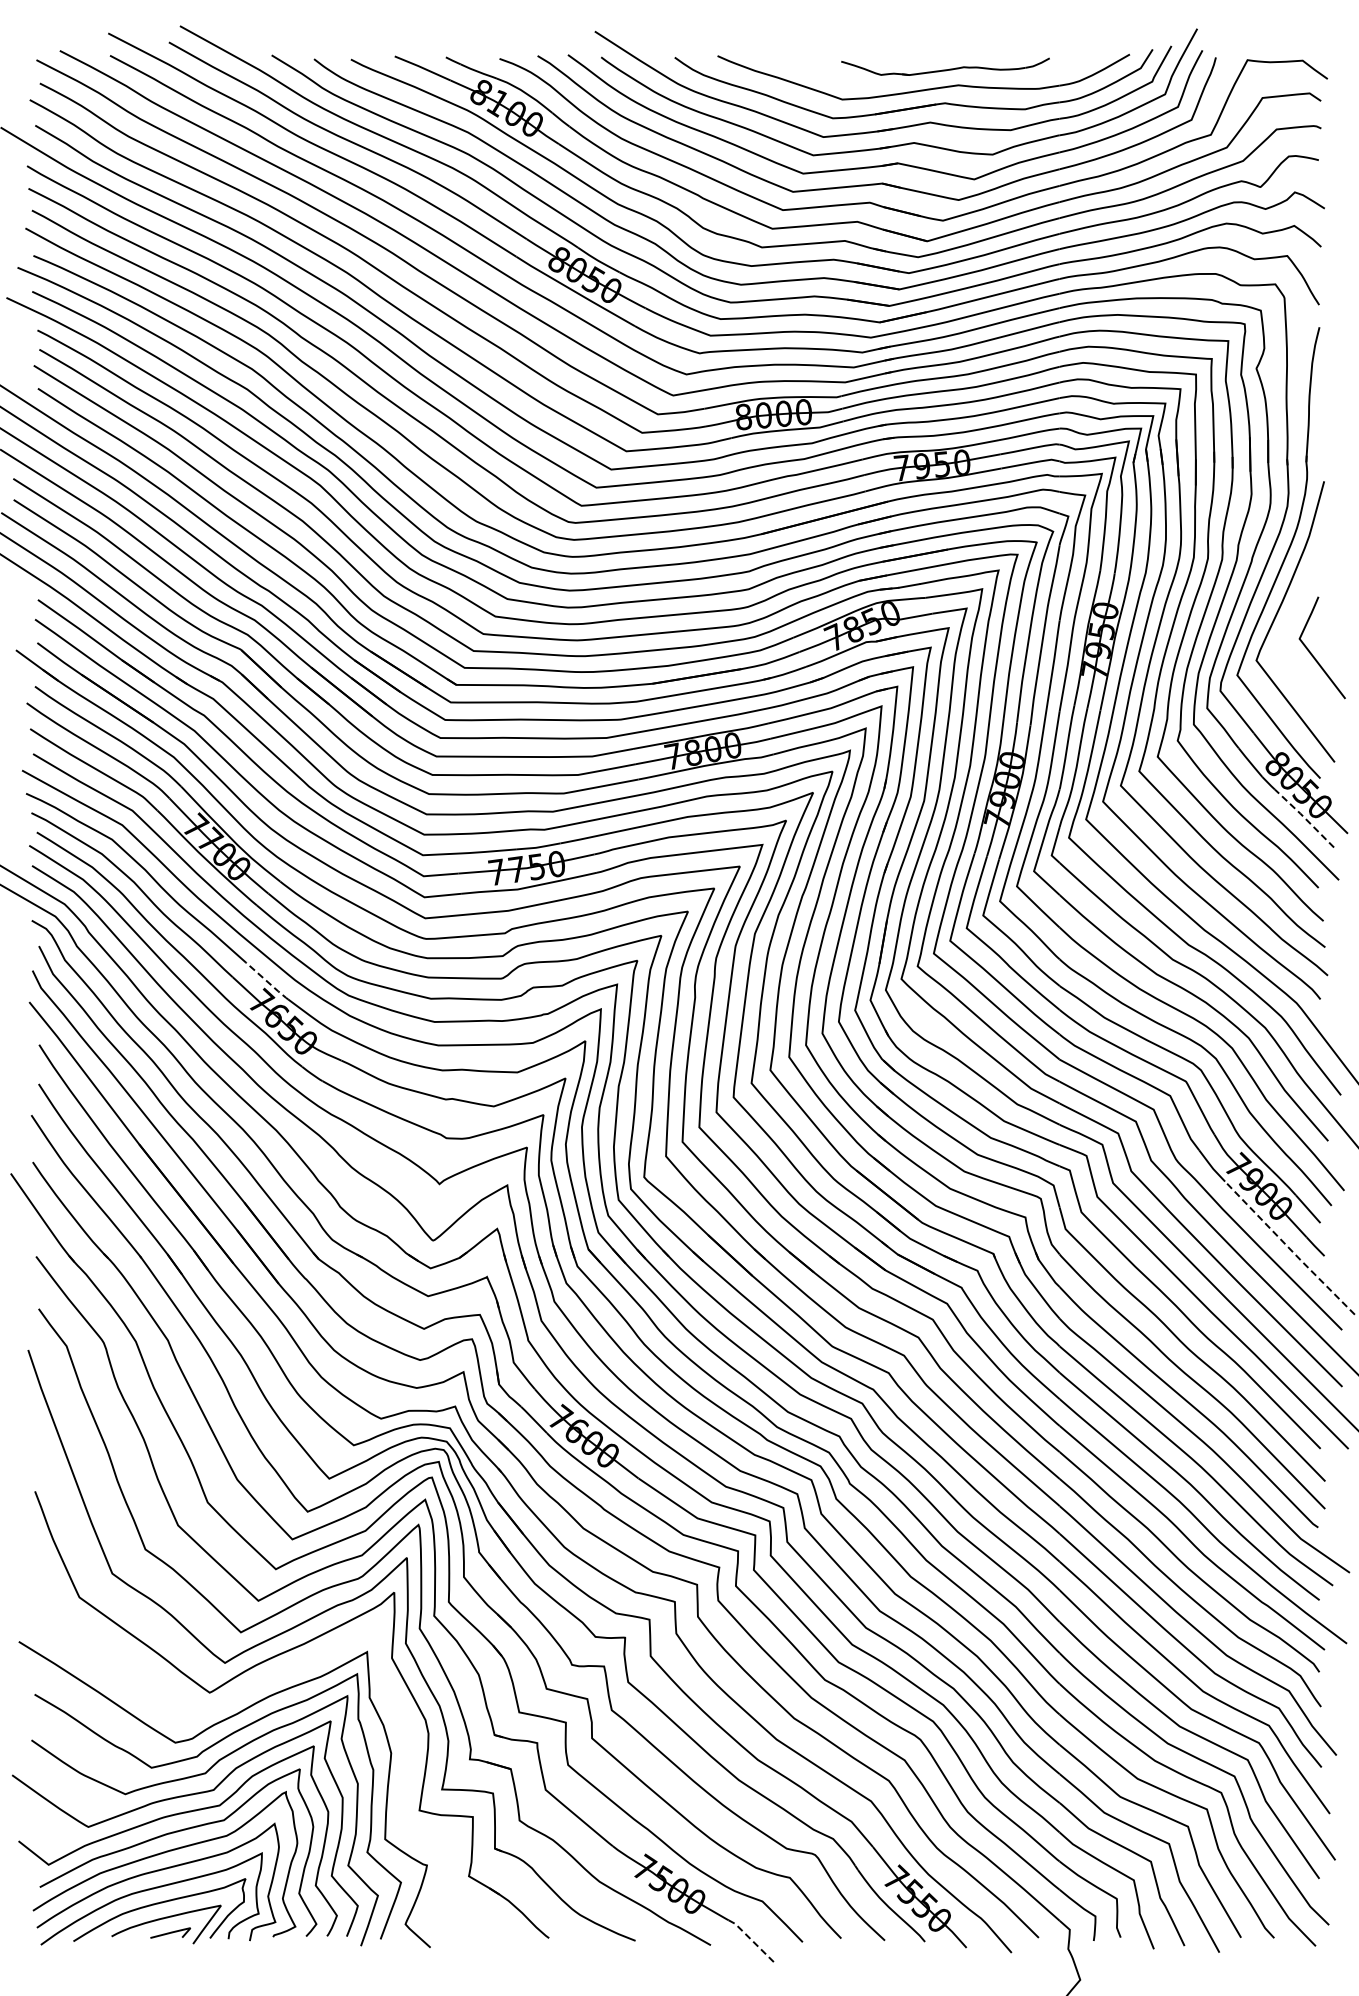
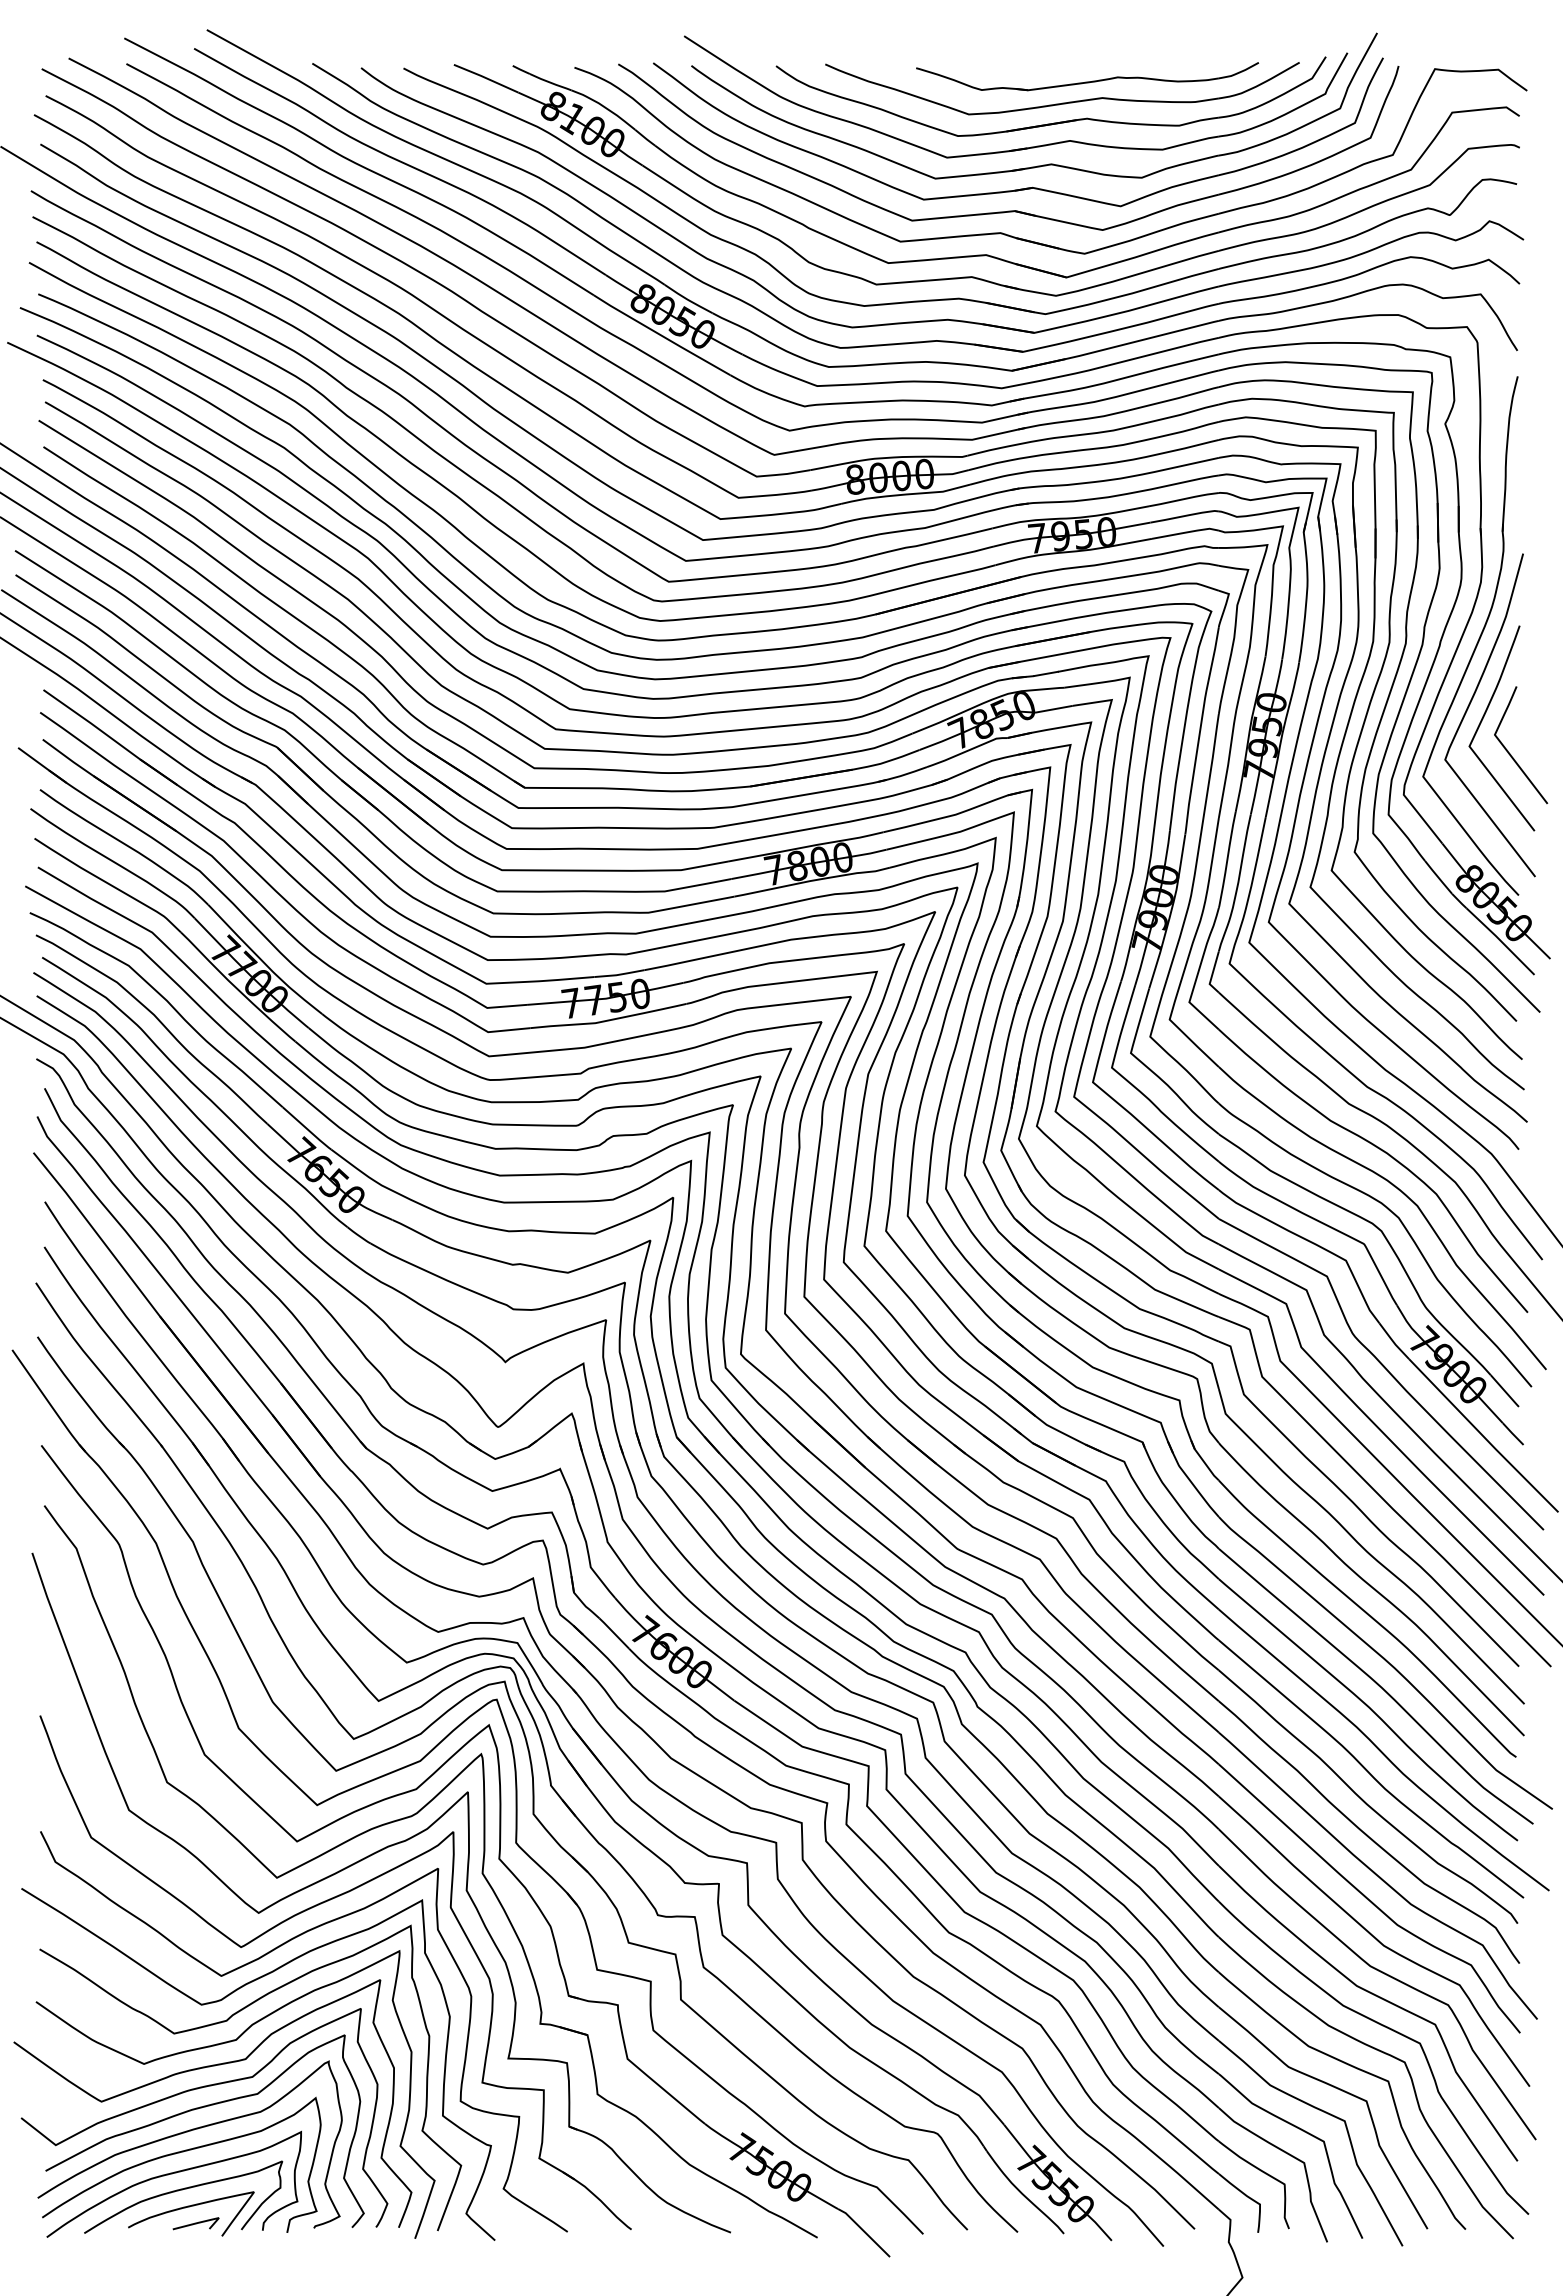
part: (945, 66) -> (1087, 76), size x1.43
curve: (1289, 626) -> (1483, 720), added
line: (1304, 817) -> (1500, 940), dashed -> solid
line: (267, 982) -> (307, 1130), dashed -> solid
line: (1289, 1248) -> (1483, 1436), dashed -> solid
curve: (229, 1701) -> (263, 1957), added
line: (751, 1939) -> (864, 2231), dashed -> solid

